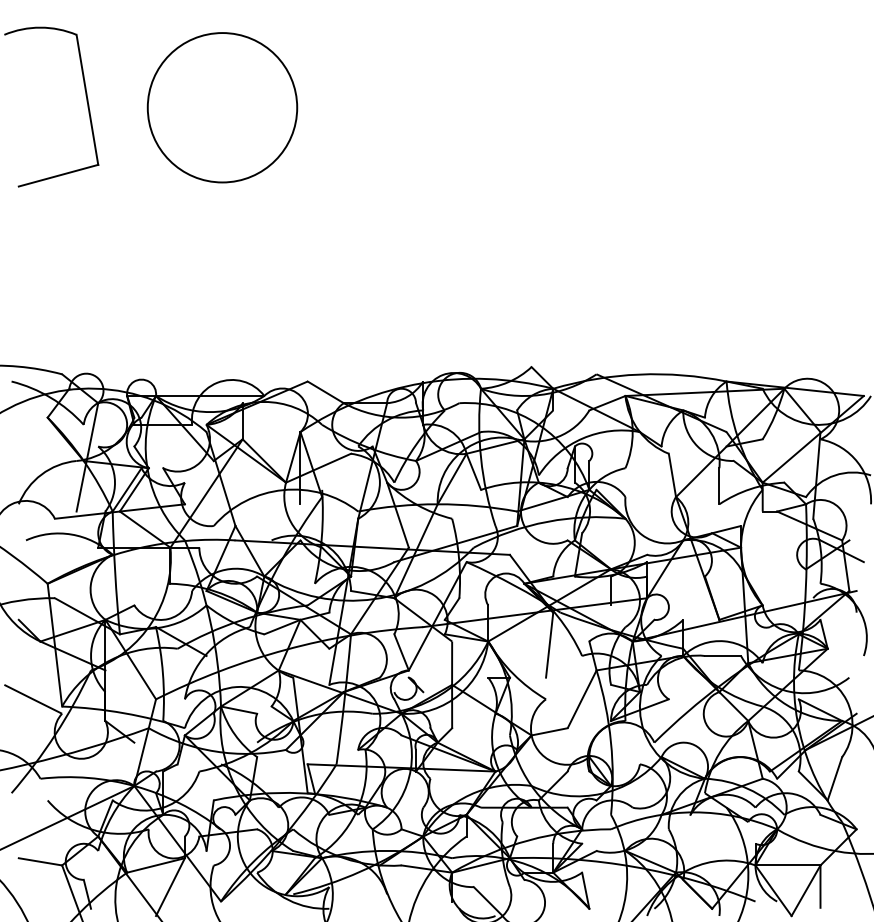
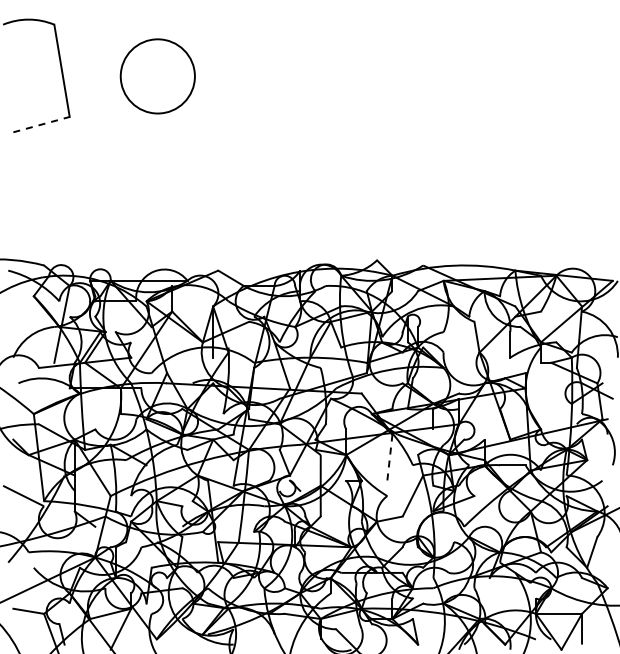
circle: (222, 107) -> (157, 76), size x0.7
line: (59, 175) -> (42, 124), solid -> dashed
line: (549, 646) -> (389, 458), solid -> dashed

